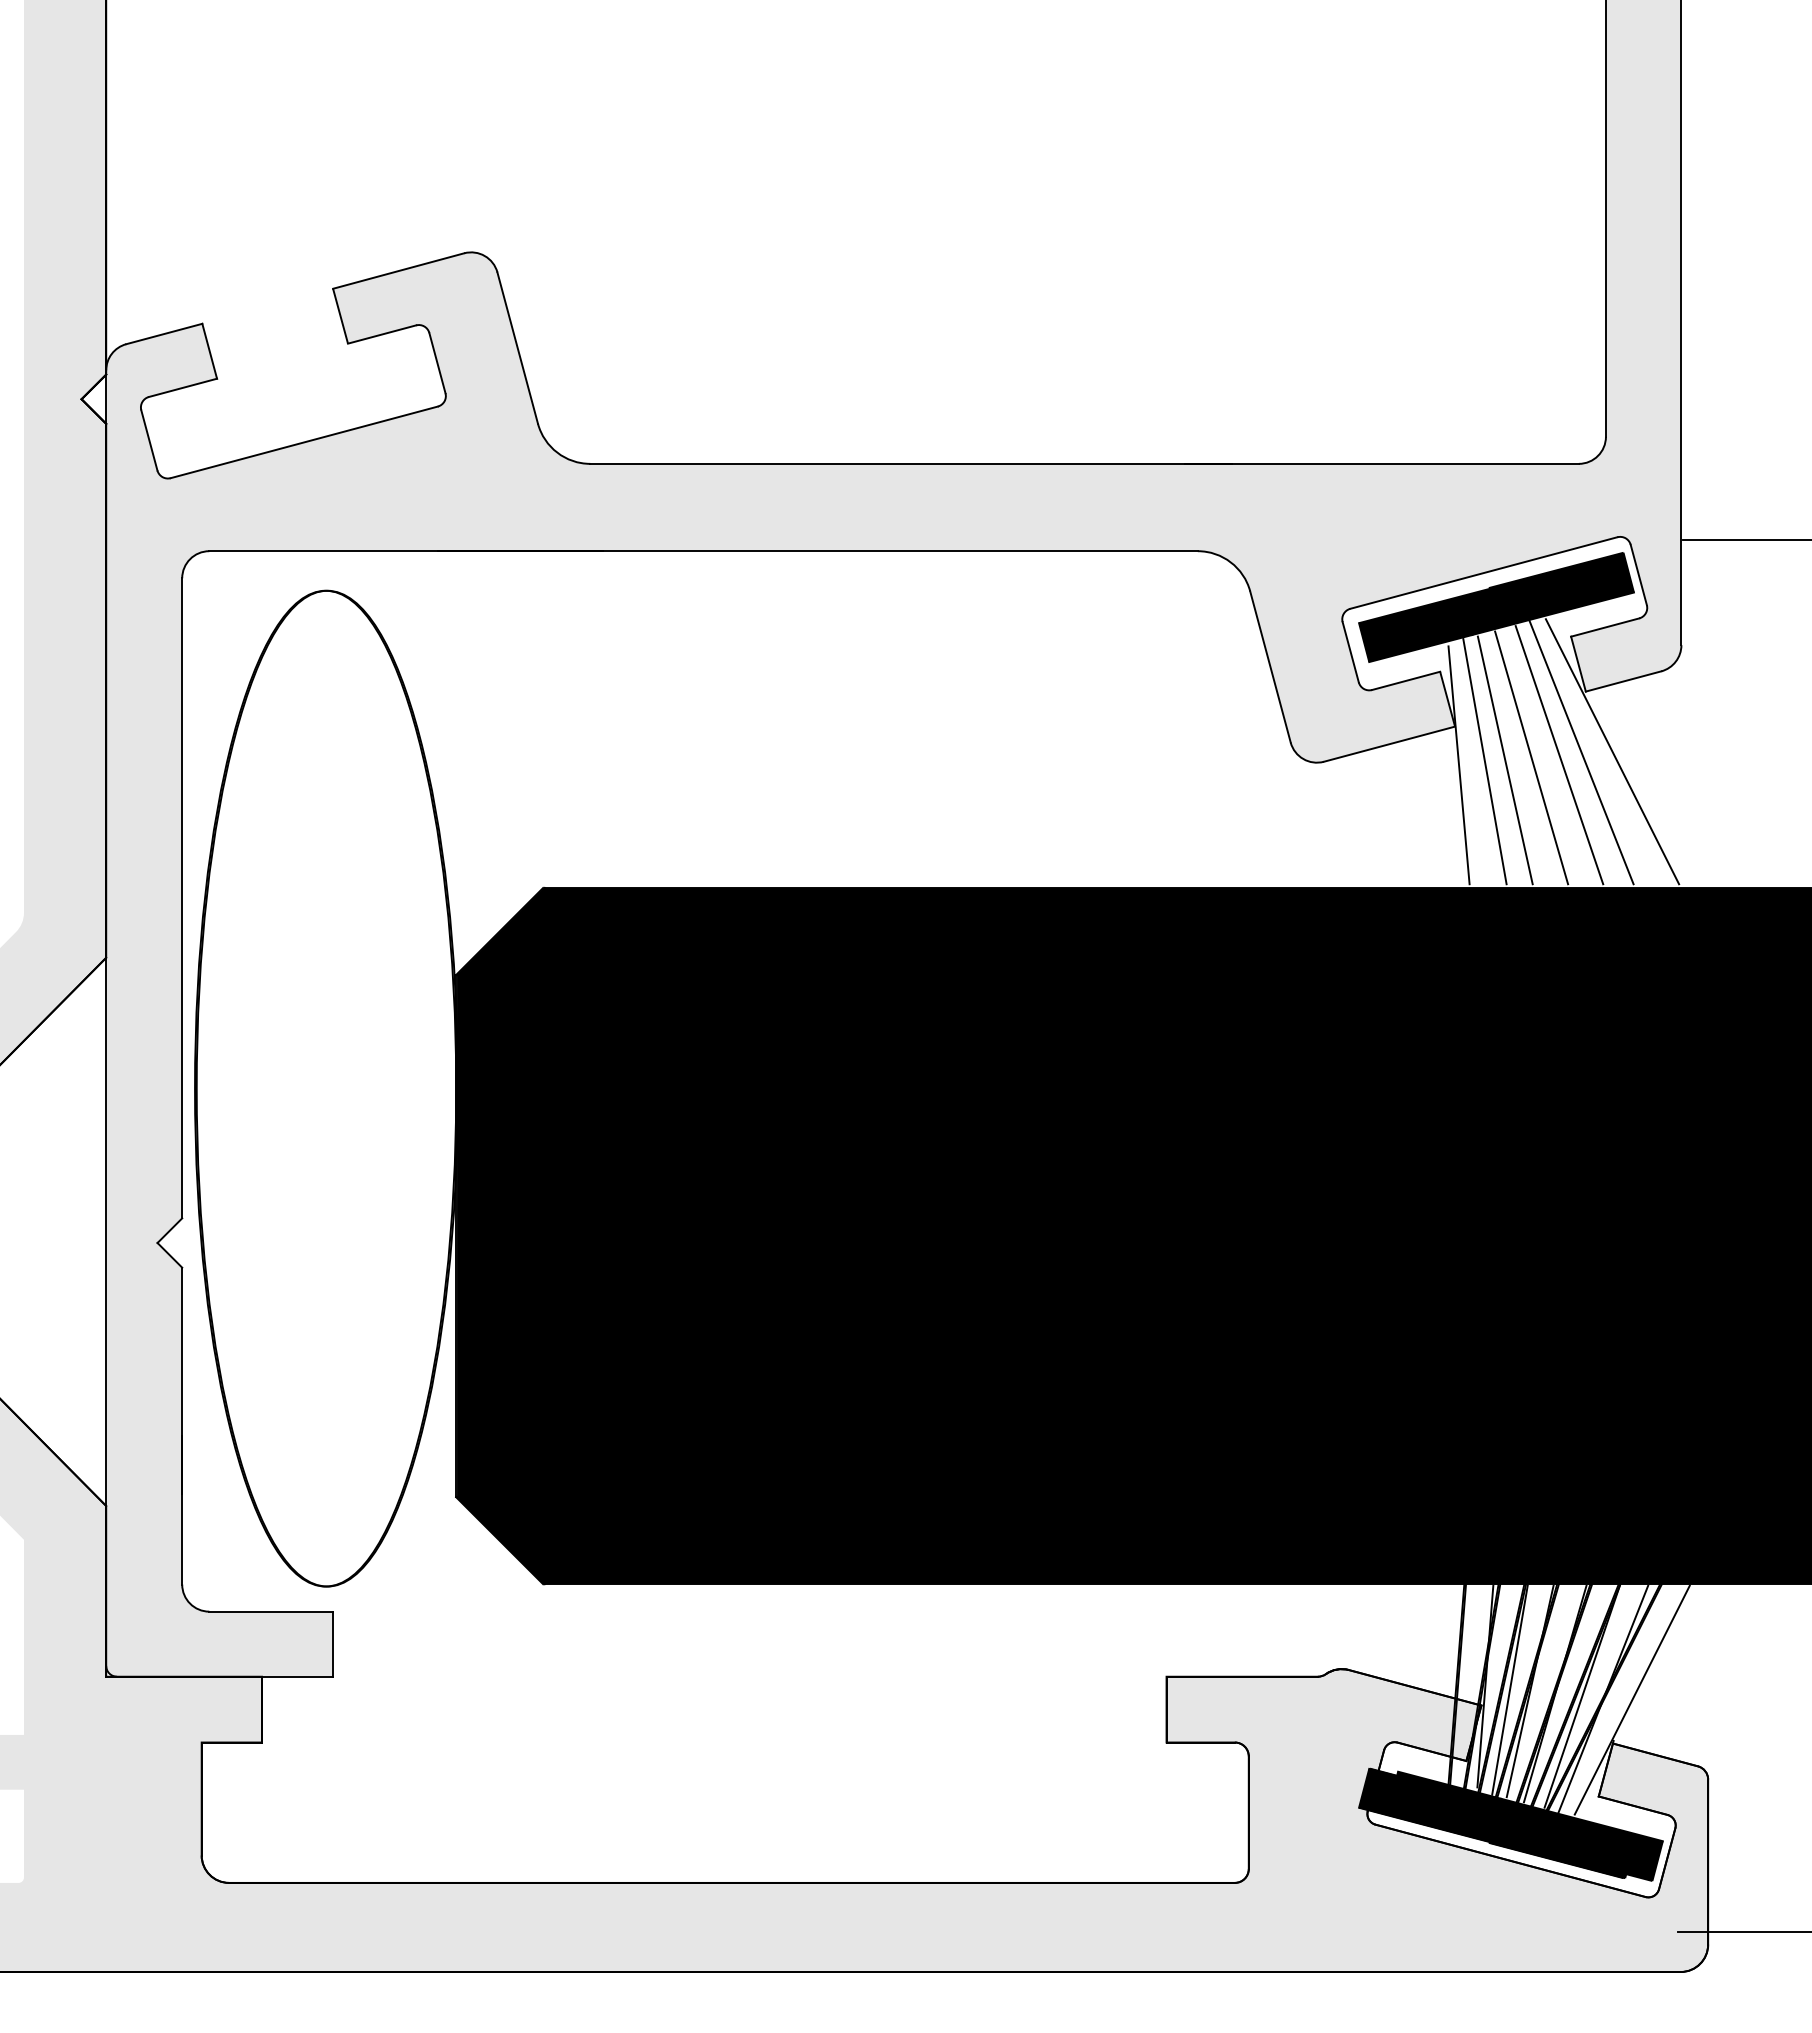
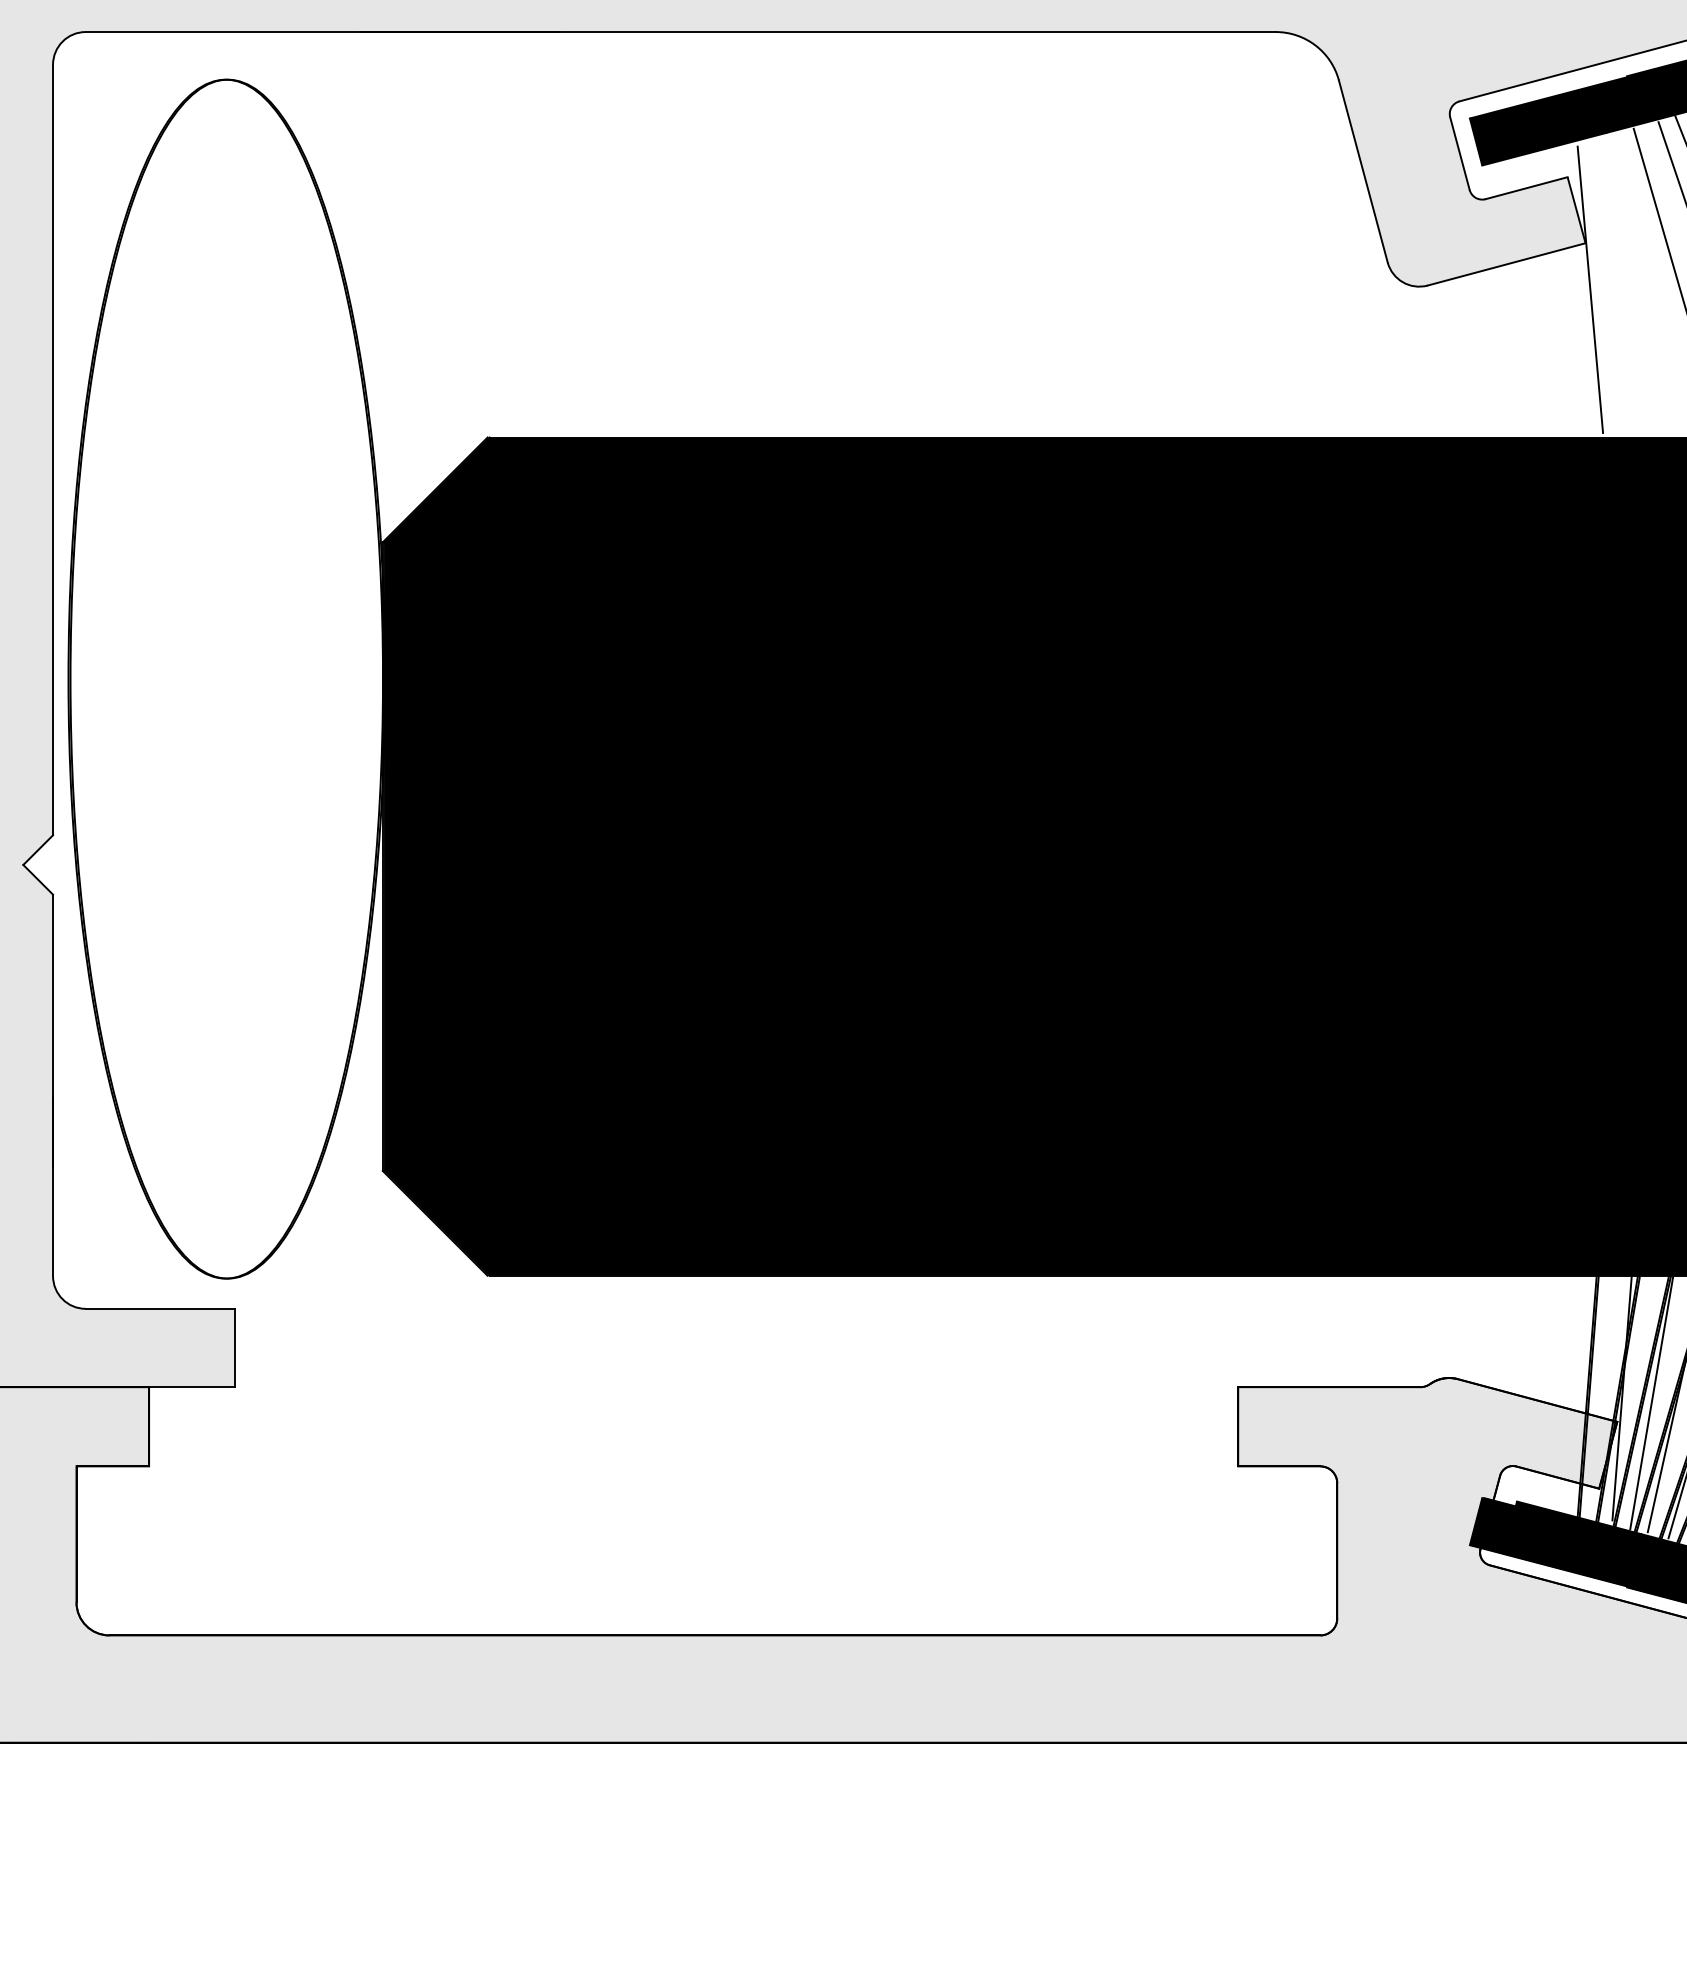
line: (1504, 760) -> (1645, 284), removed
line: (1484, 761) -> (1621, 285), removed

